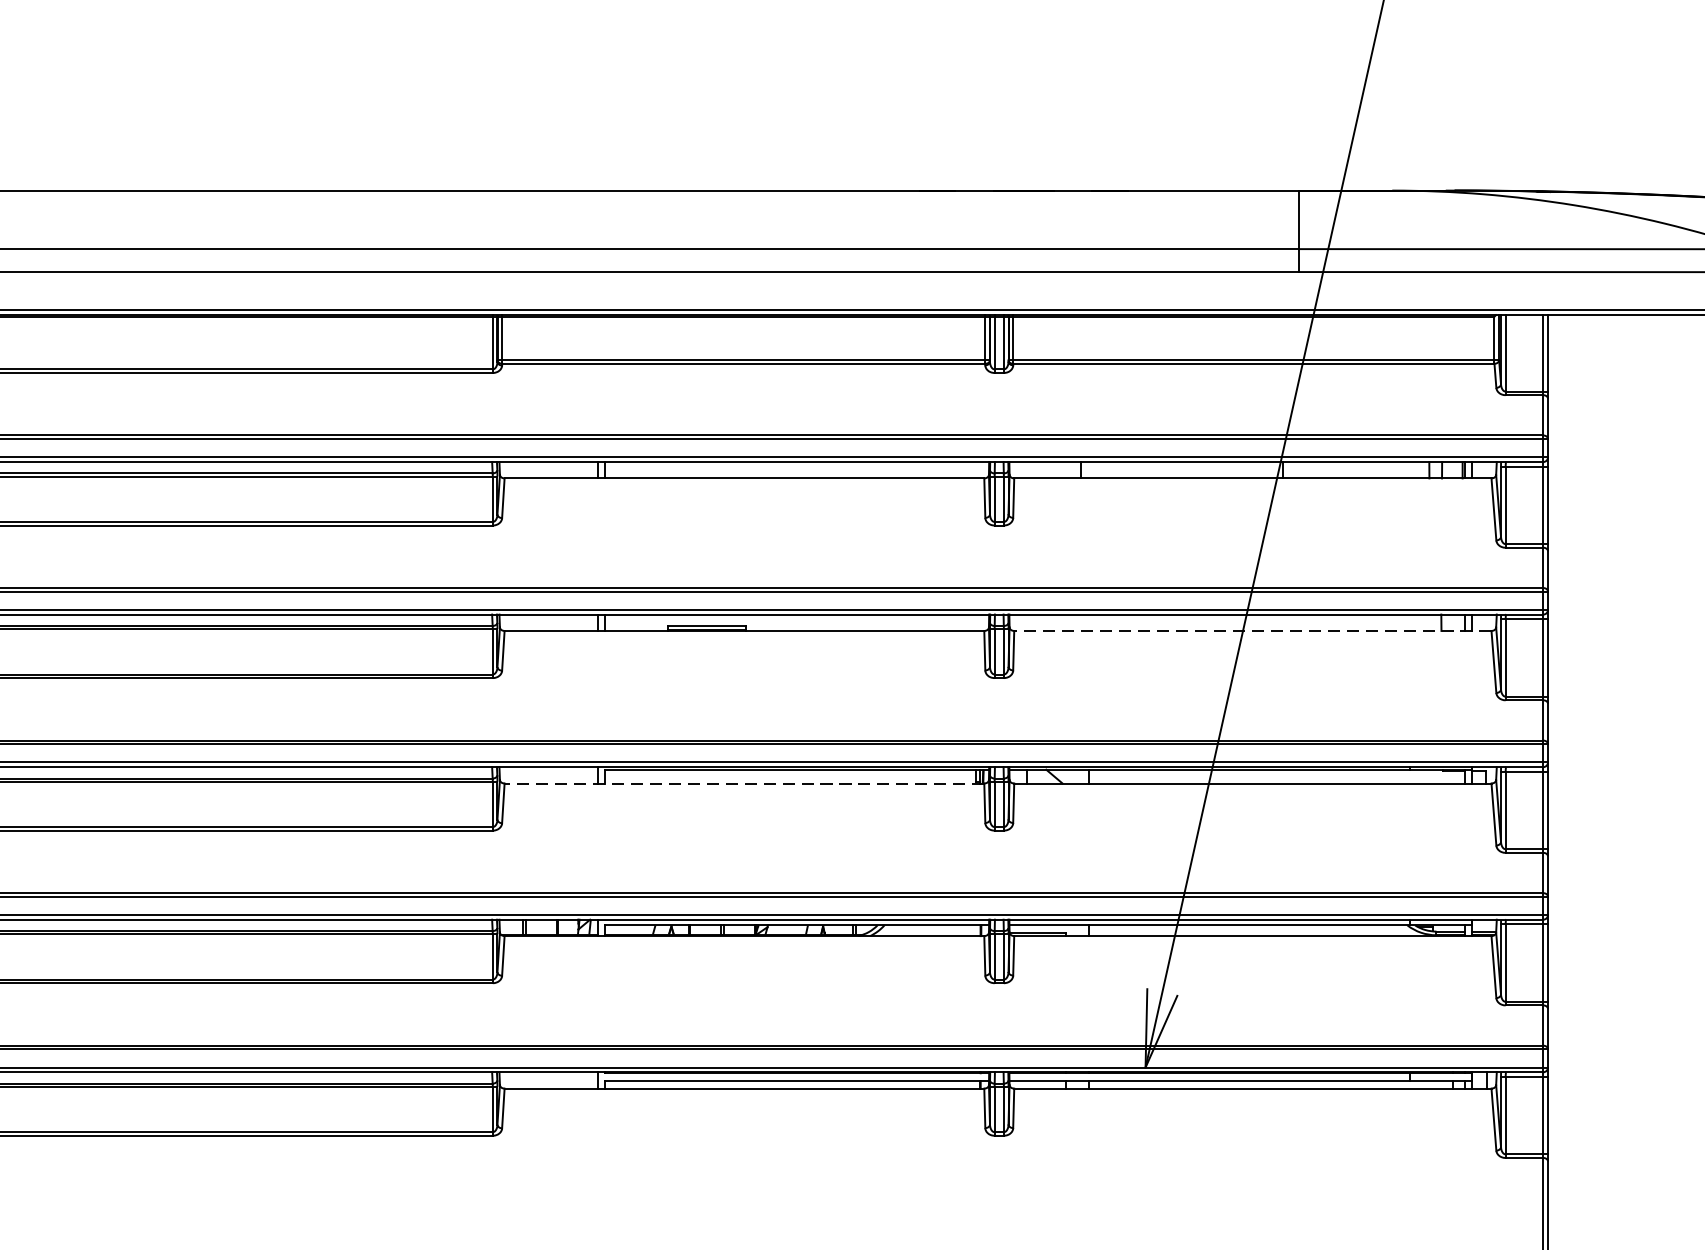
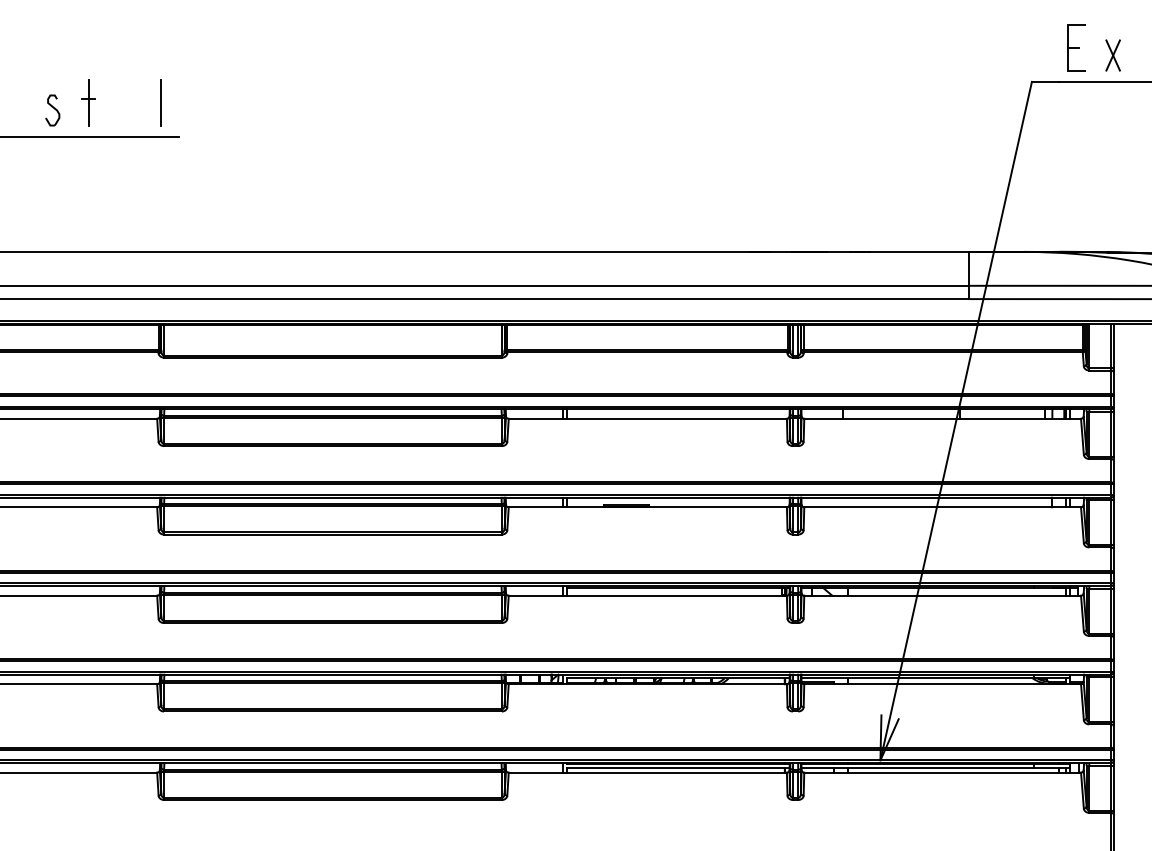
line: (1252, 631) -> (942, 507), dashed -> solid
line: (743, 783) -> (647, 595), dashed -> solid

